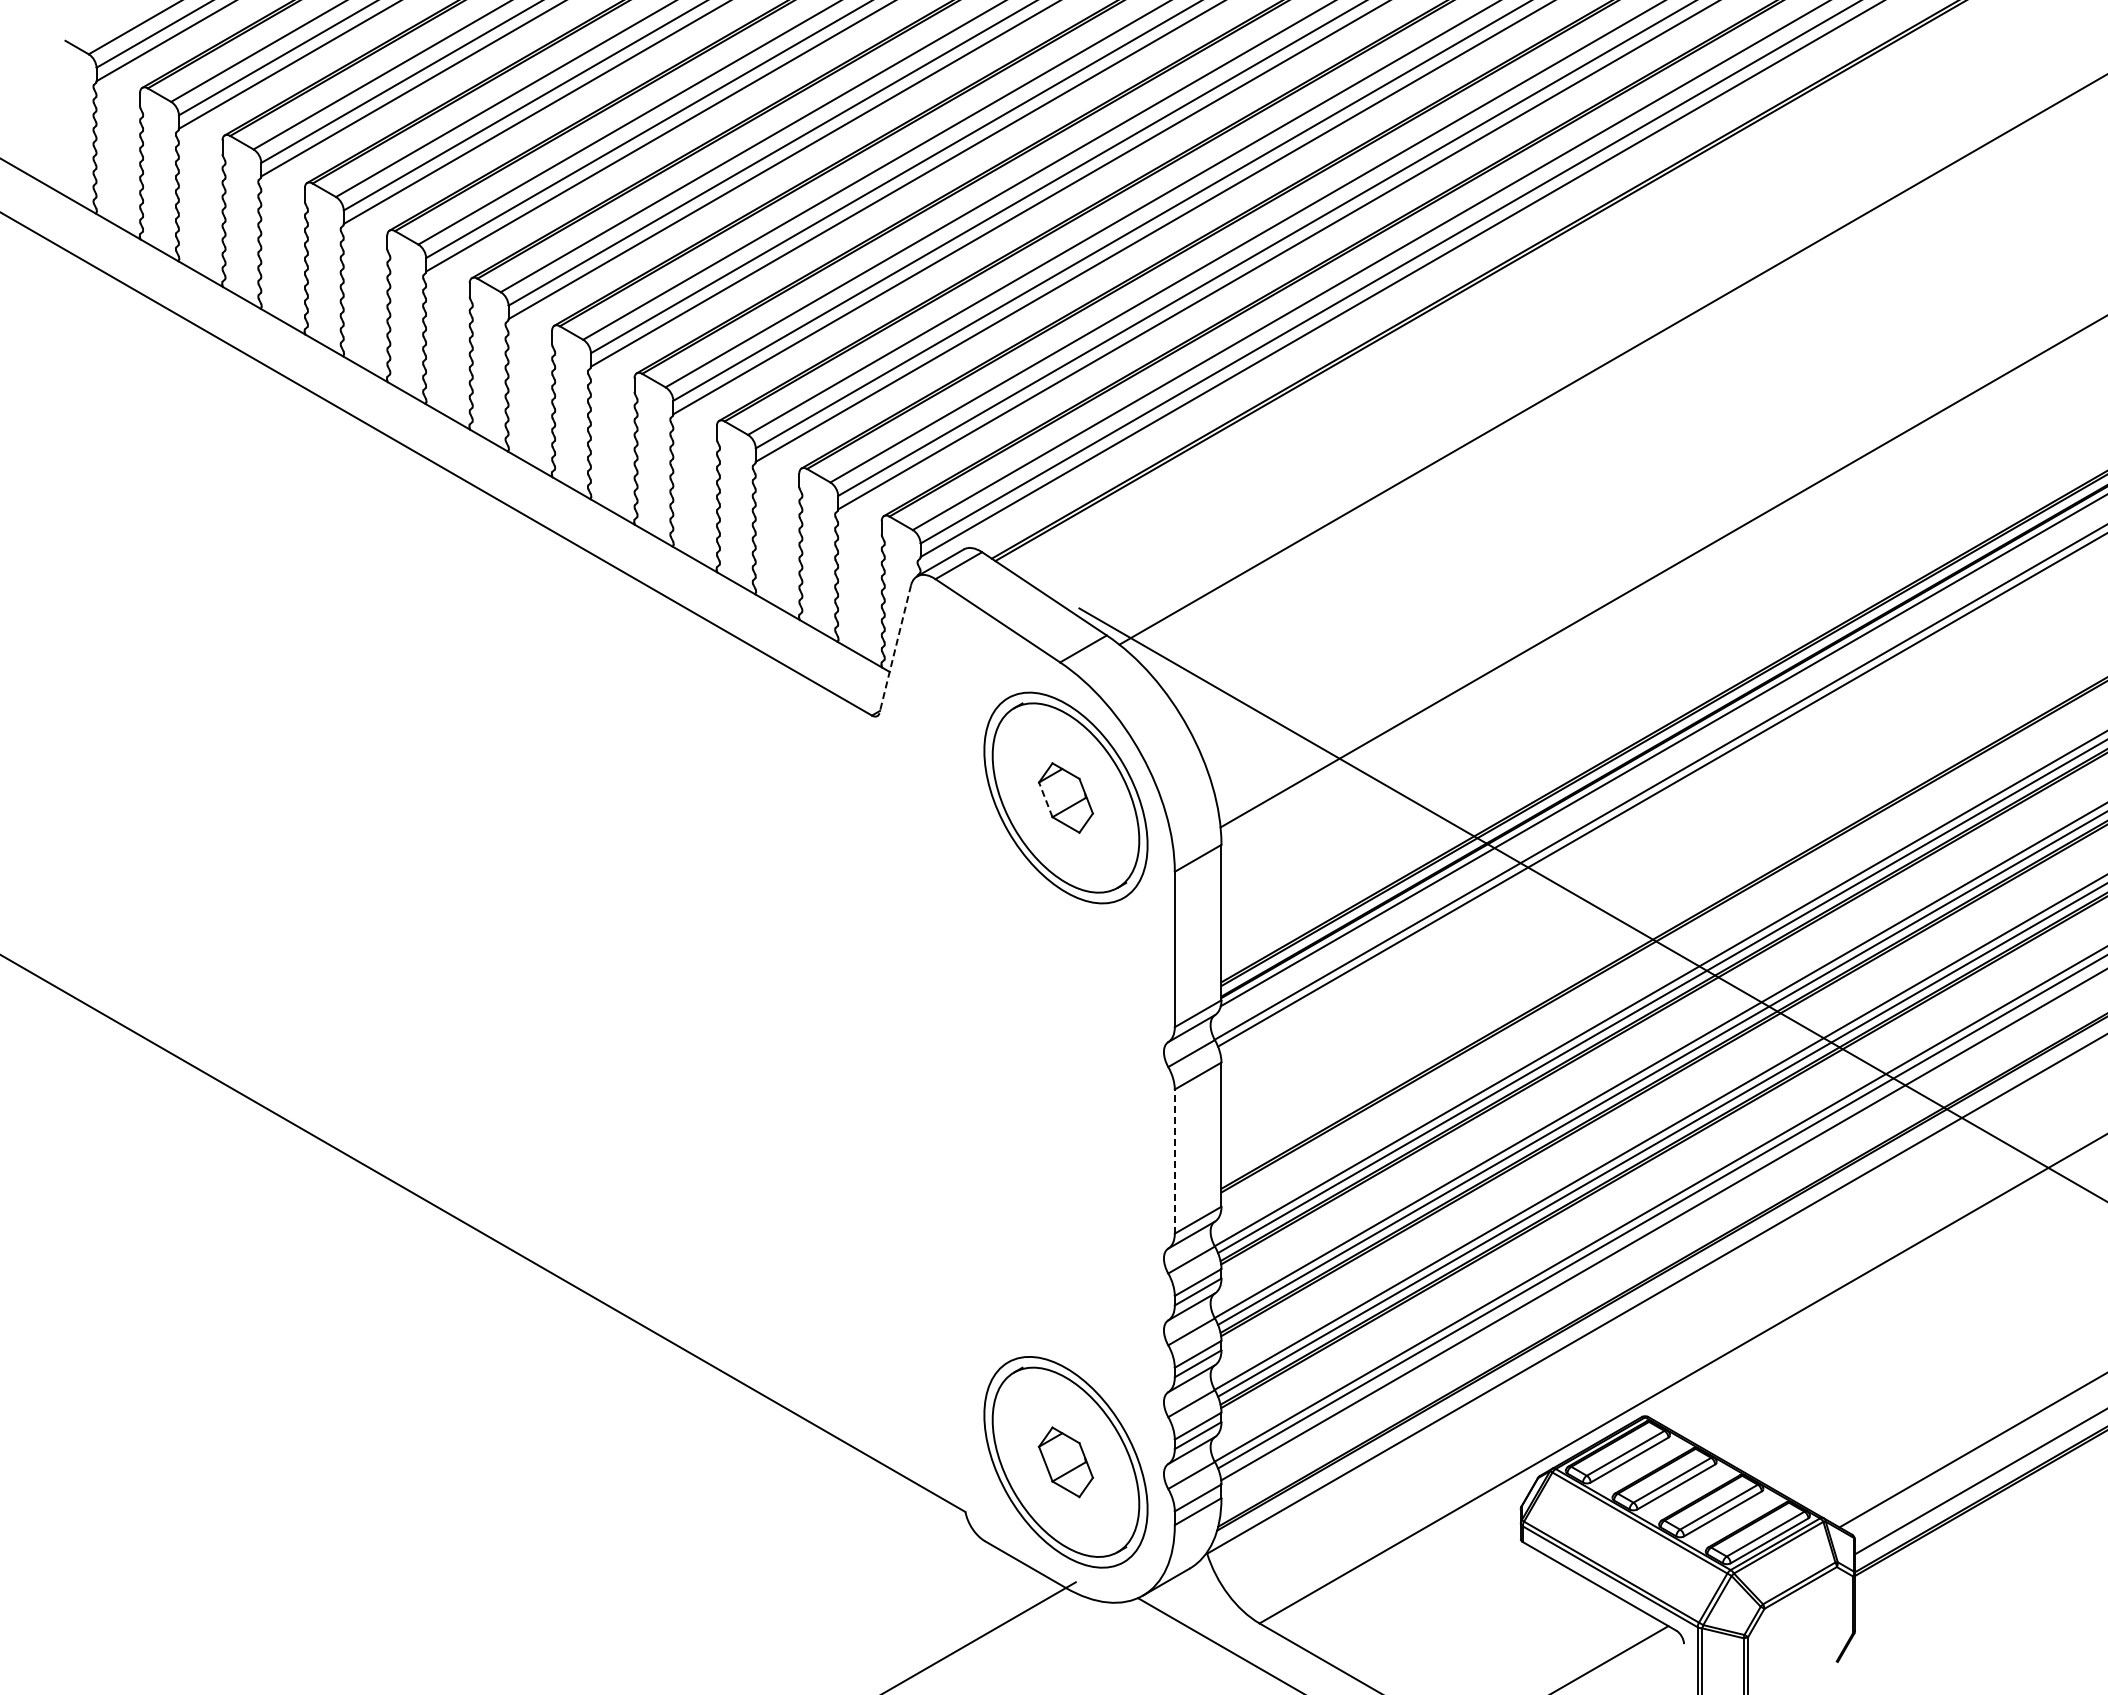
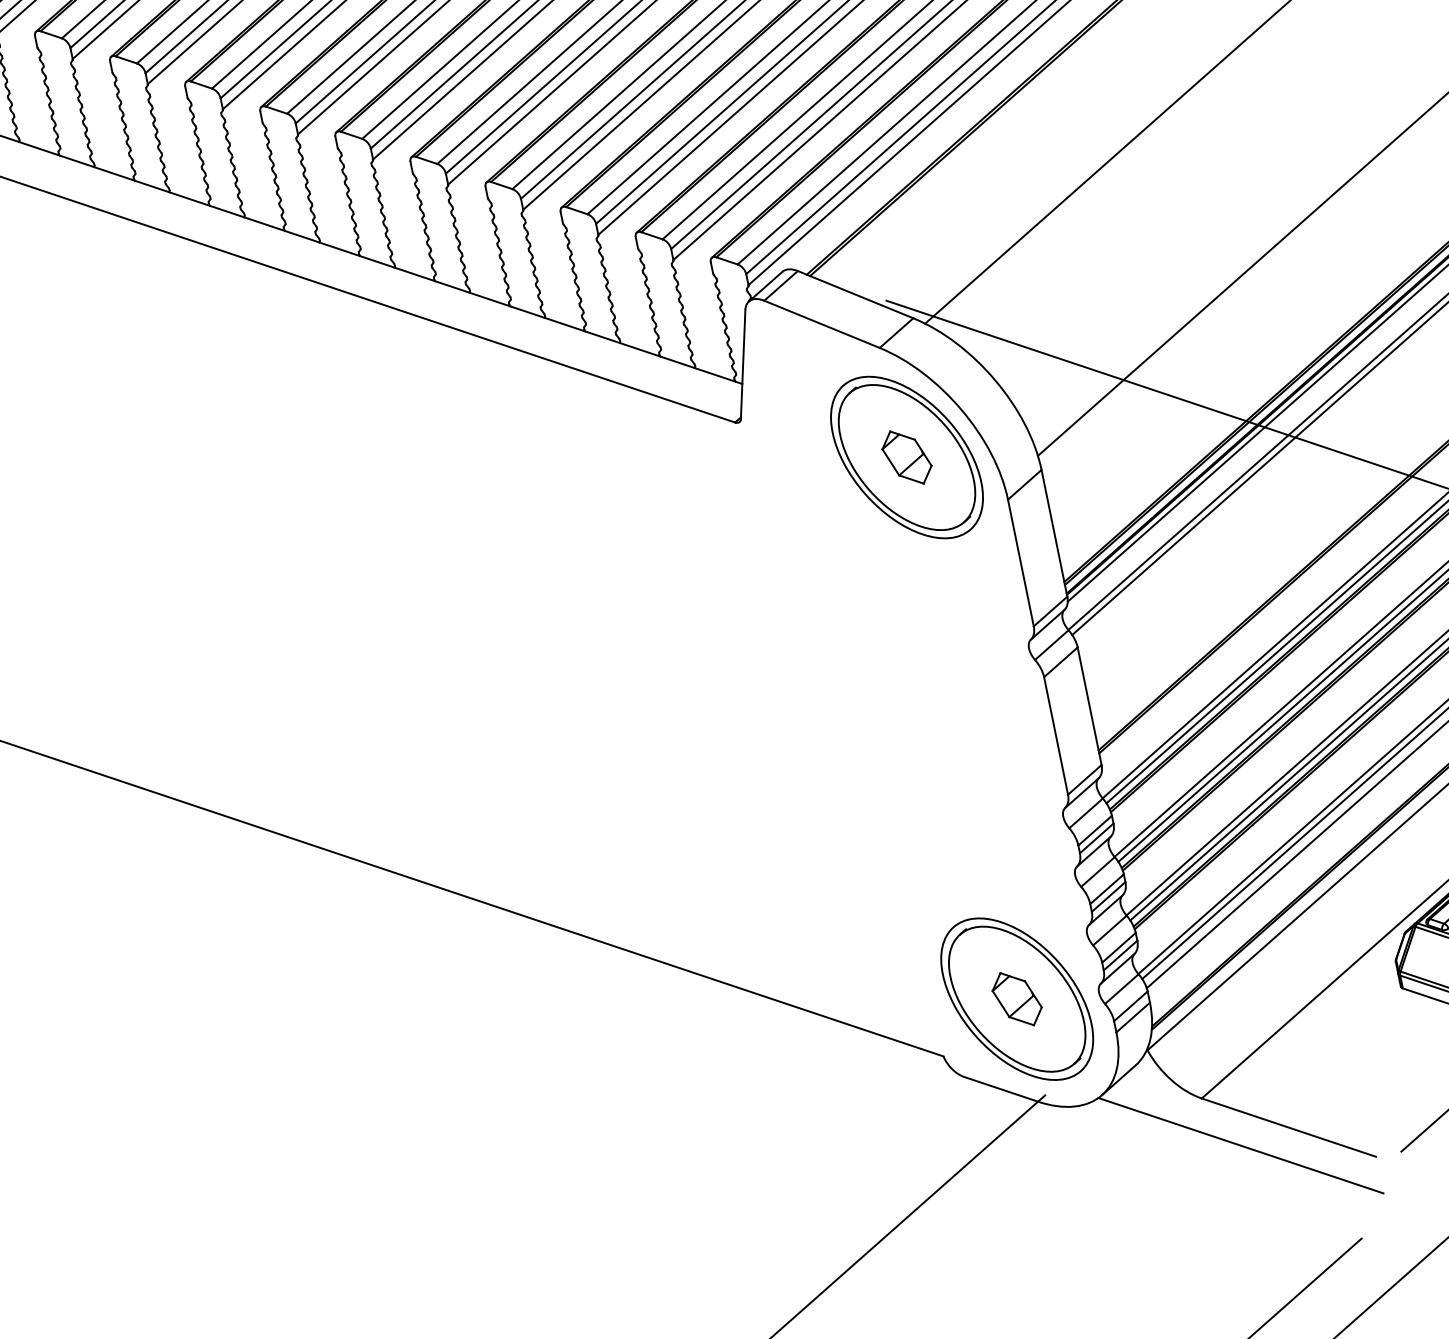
line: (895, 649) -> (743, 364), dashed -> solid
line: (1045, 799) -> (890, 462), dashed -> solid
line: (1174, 1161) -> (1055, 735), dashed -> solid

